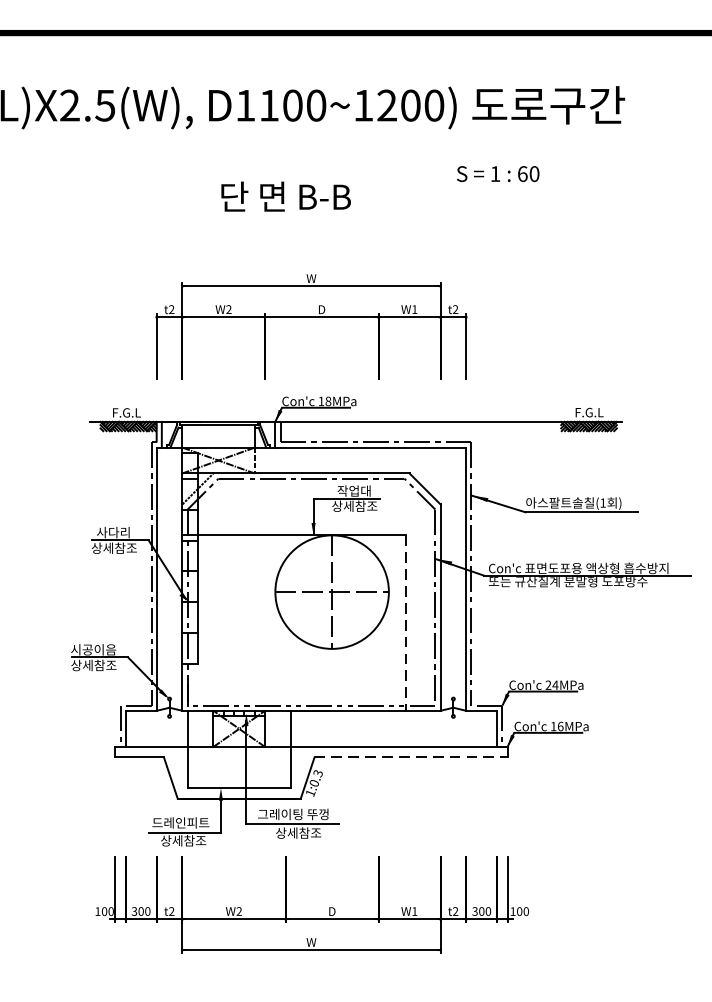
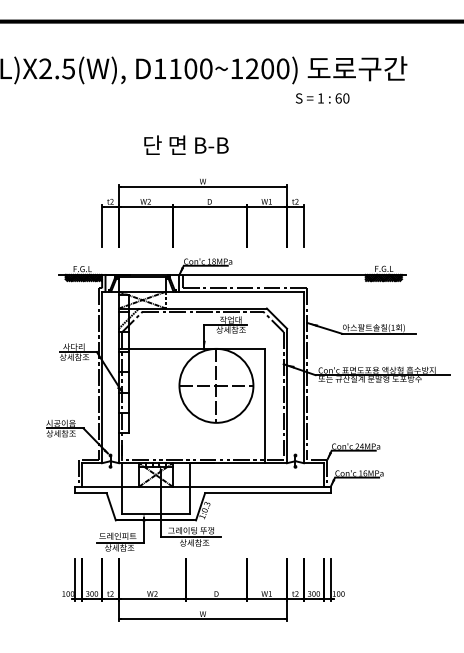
text: (497, 174) -> (322, 98), moved
text: (286, 195) -> (186, 144), moved
line: (405, 623) -> (264, 406), dashed -> solid
line: (410, 757) -> (267, 493), dashed -> solid

